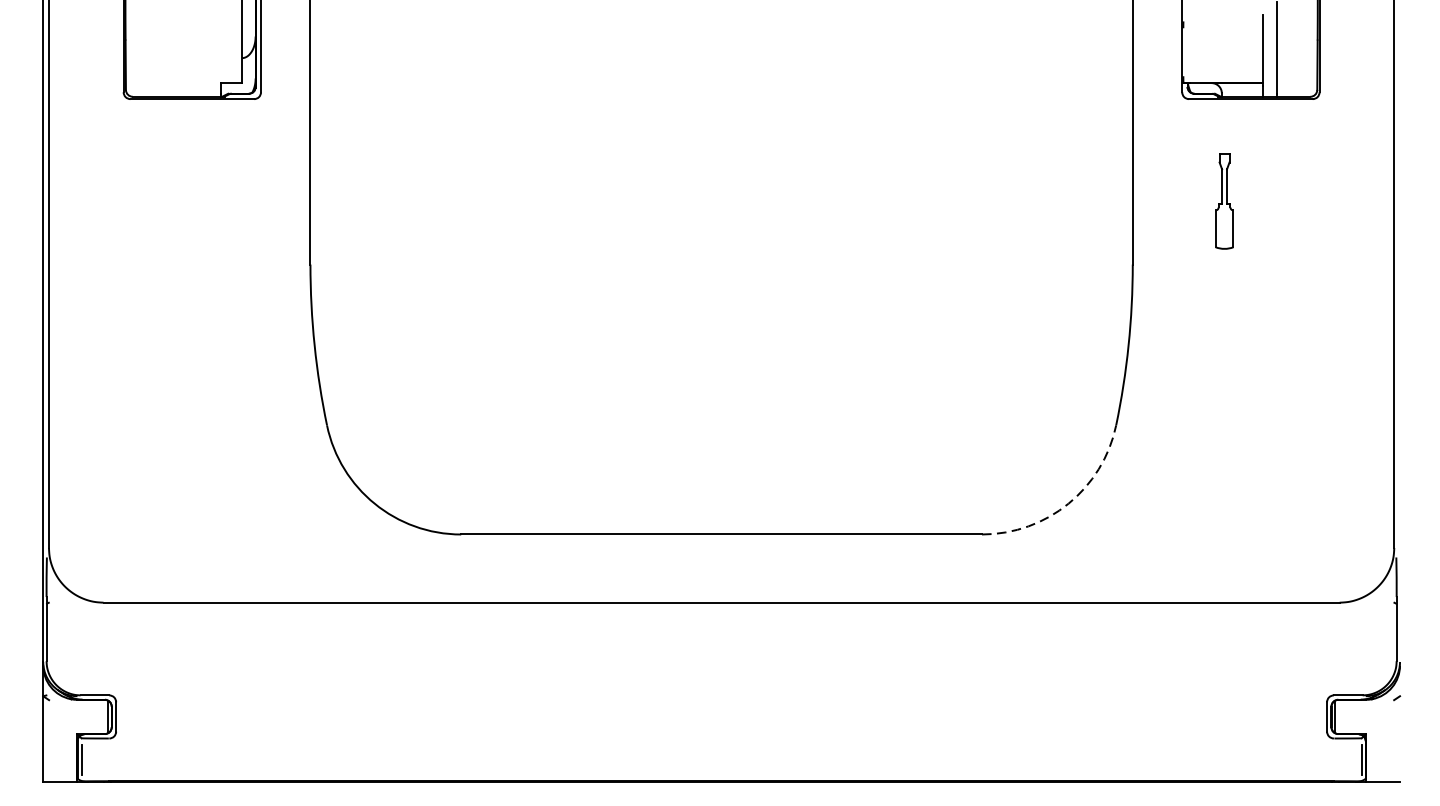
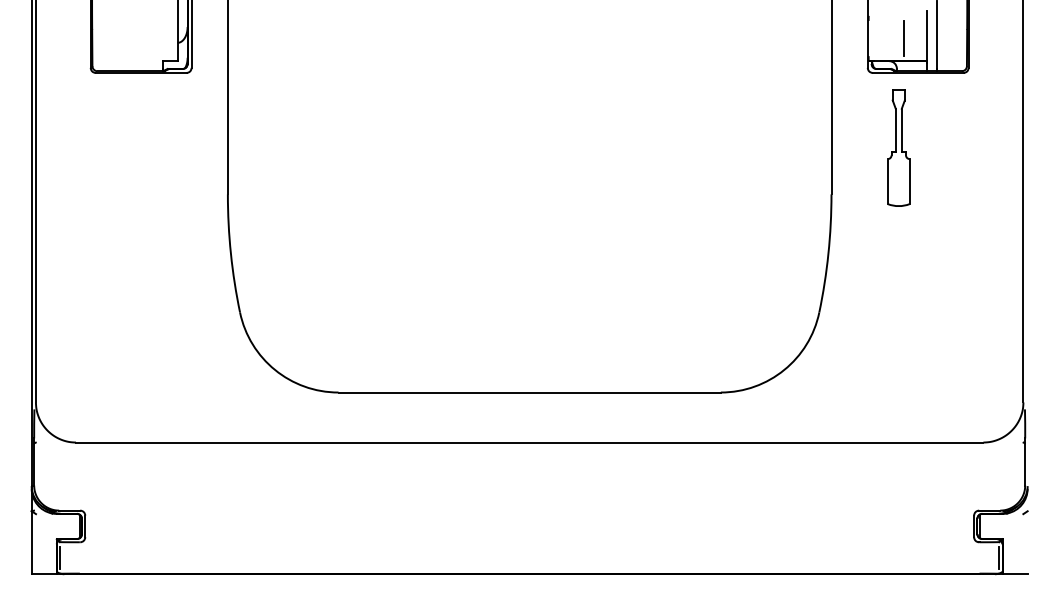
line: (1230, 52) -> (903, 38), added
part: (1224, 200) -> (898, 147), size x1.67
arc: (1068, 503) -> (784, 369), dashed -> solid

